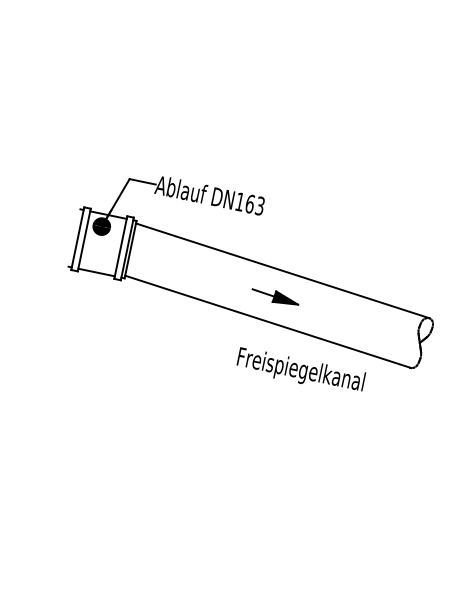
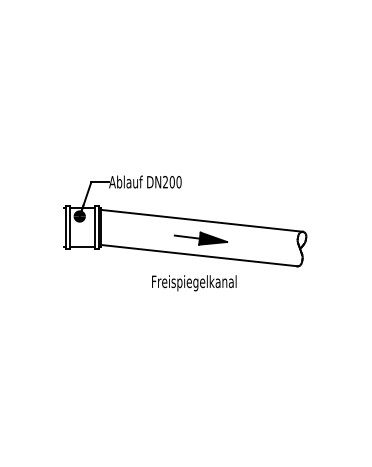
text: (250, 203) -> (172, 181), DN163 -> DN200
part: (274, 296) -> (200, 238), size x1.67
text: (301, 371) -> (194, 283), moved

